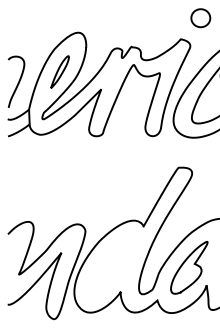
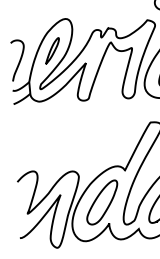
part: (113, 264) -> (102, 202), added

